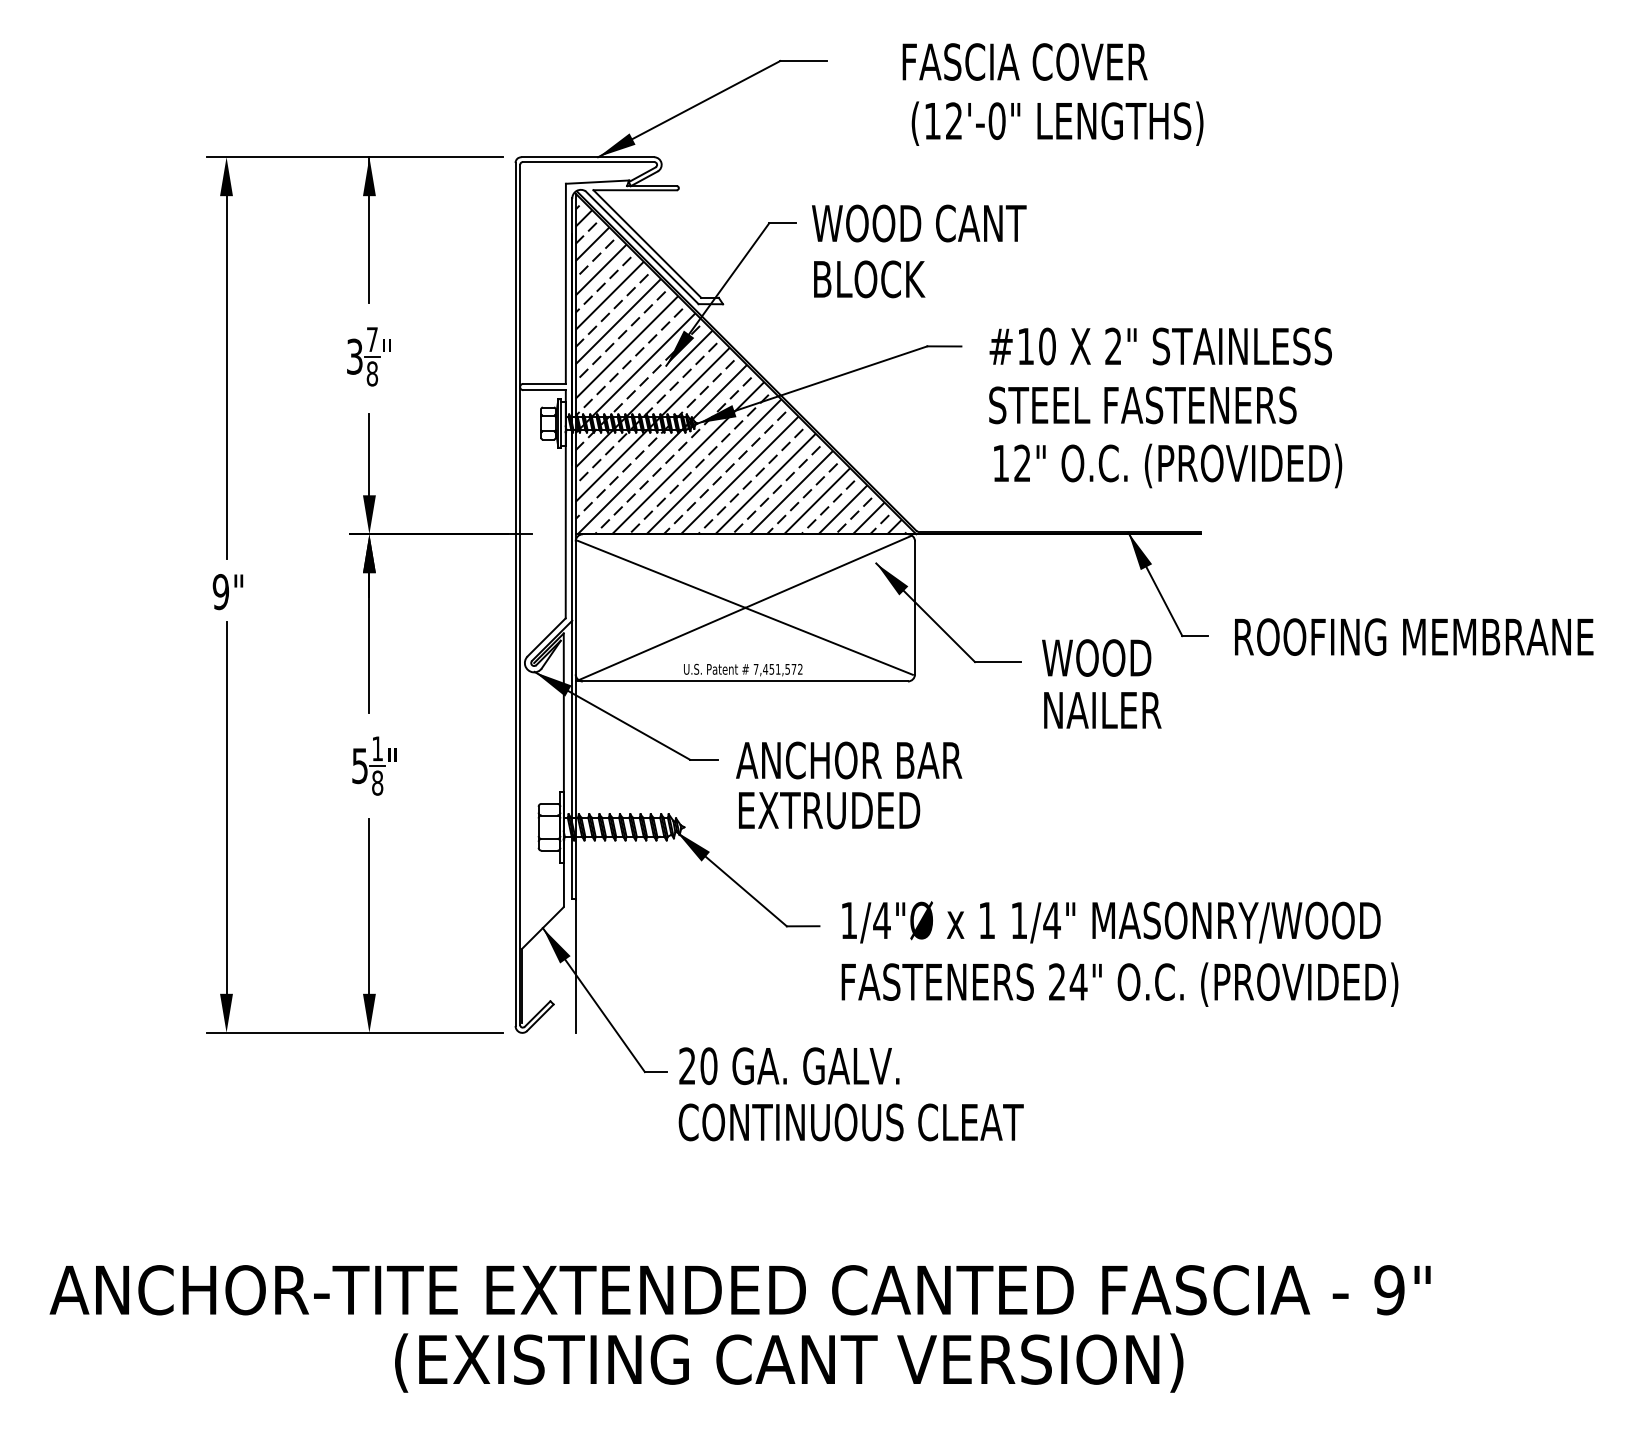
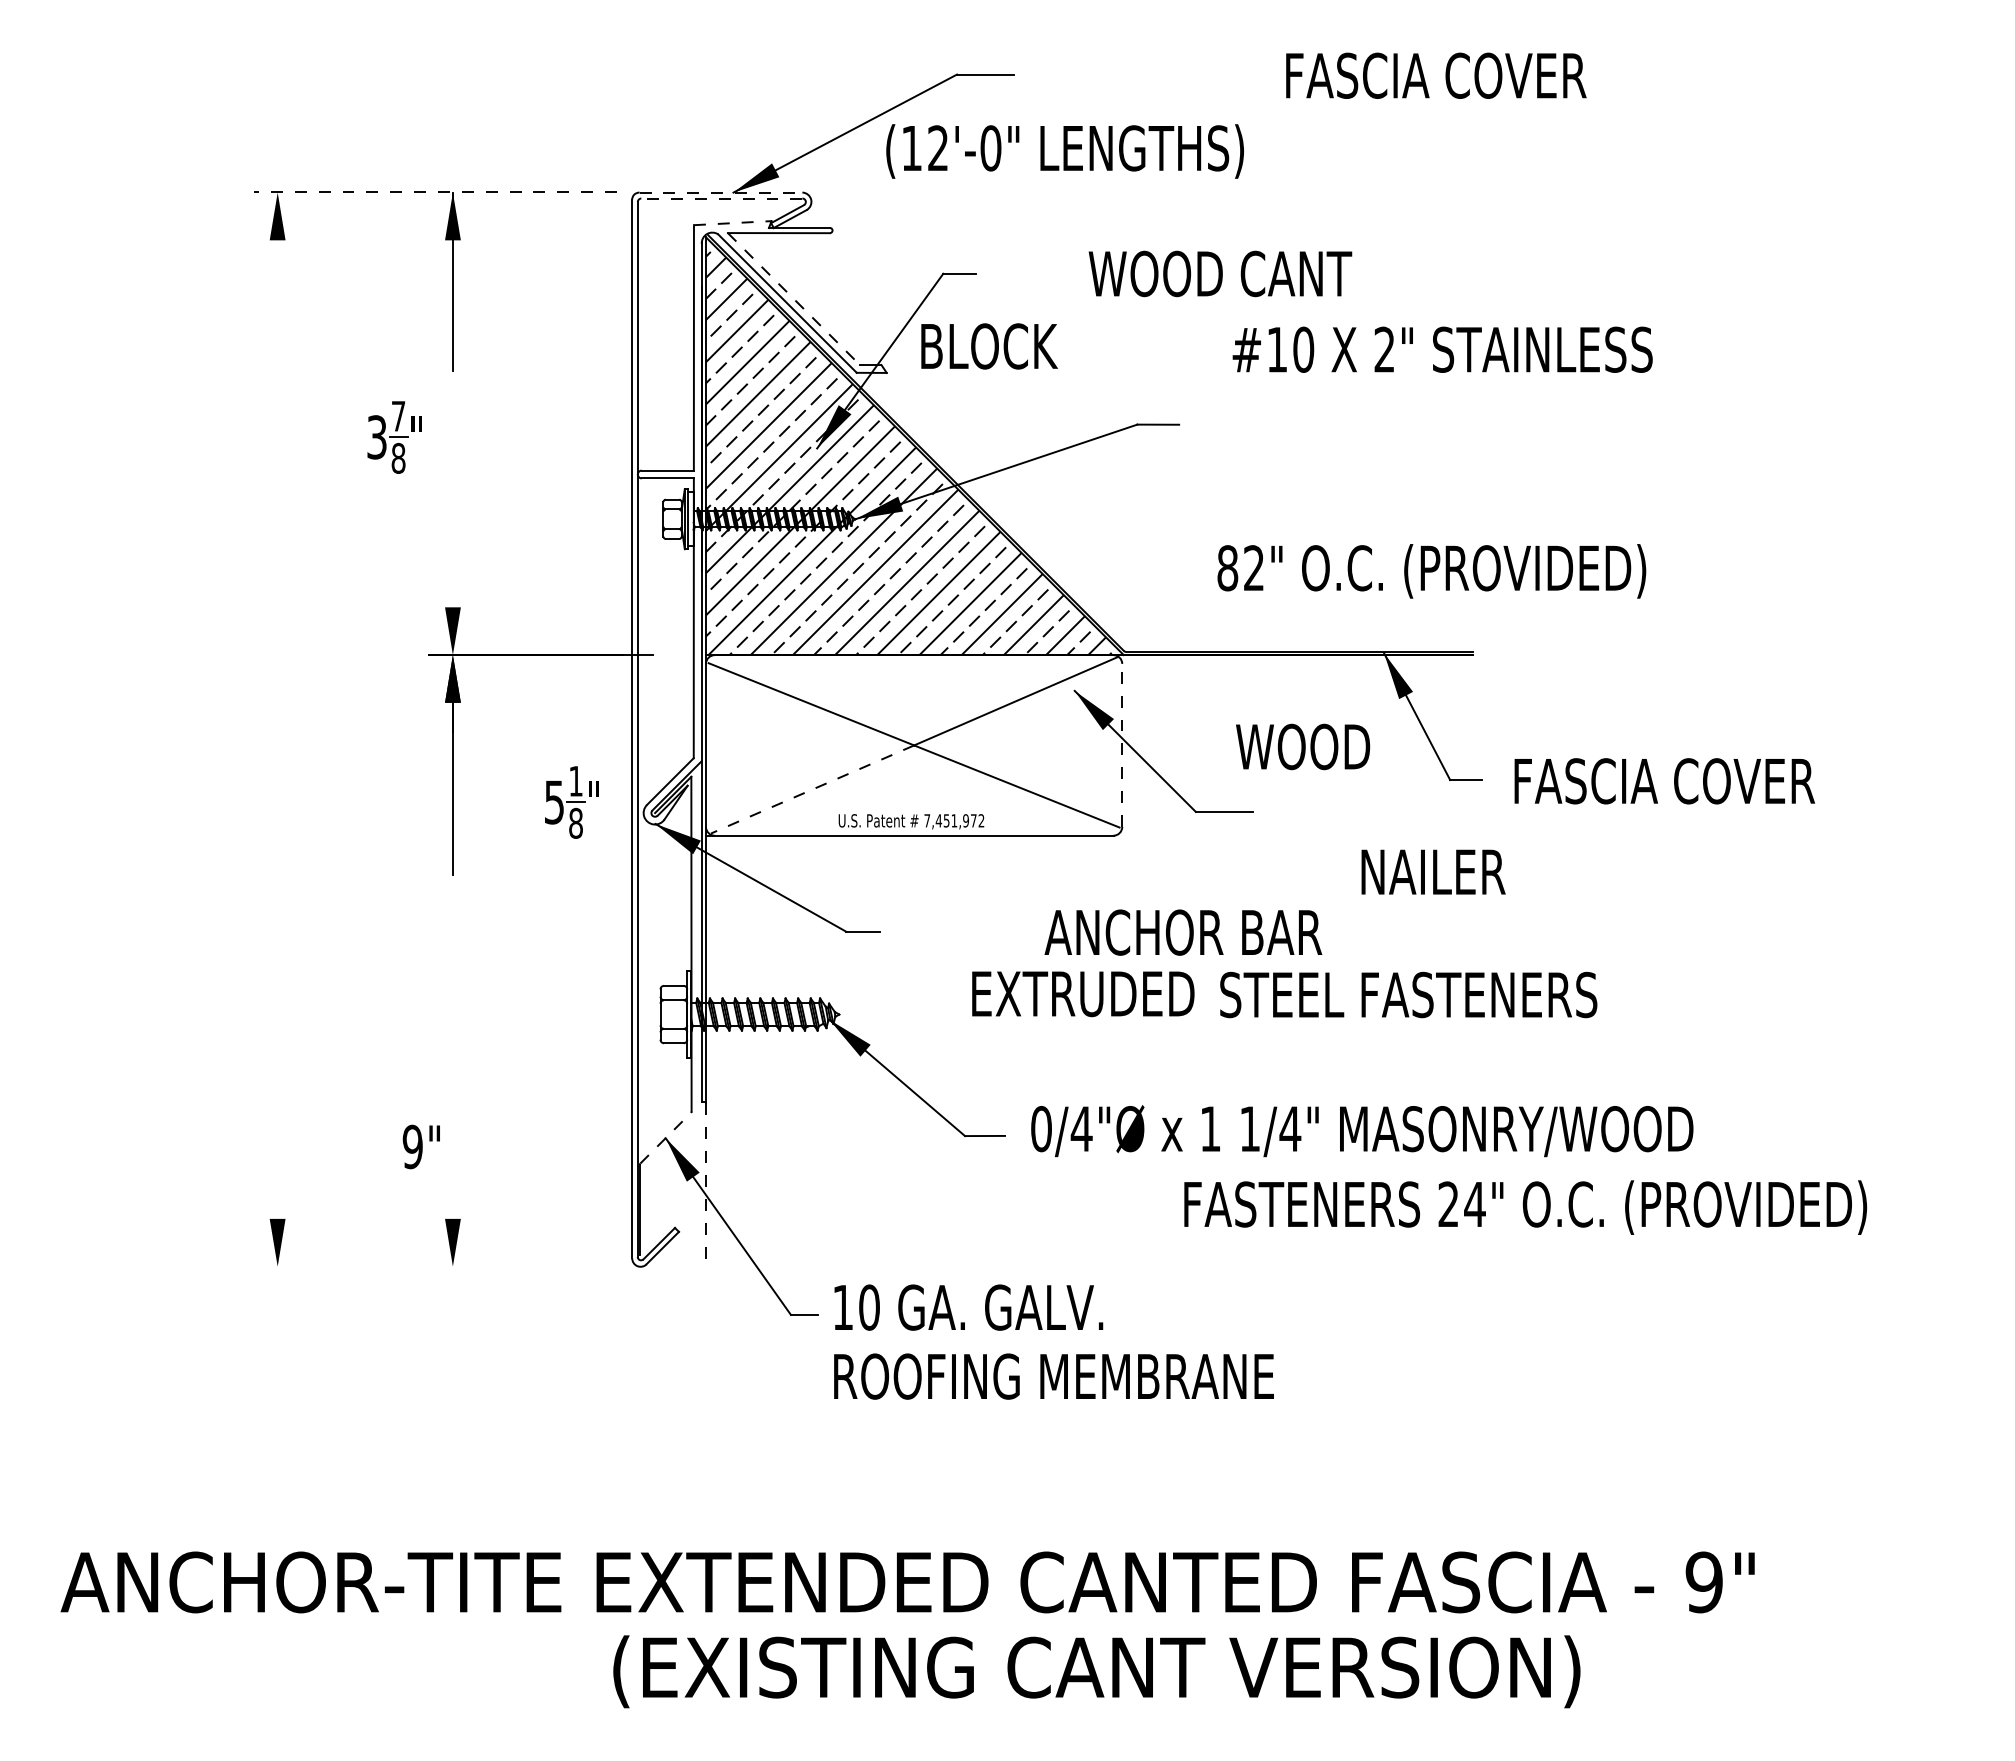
text: (1025, 61) -> (1436, 75), moved
text: (1057, 123) -> (1064, 151), moved
line: (355, 157) -> (435, 192), solid -> dashed
line: (588, 157) -> (721, 192), solid -> dashed
line: (588, 162) -> (721, 198), solid -> dashed
line: (597, 182) -> (732, 223), solid -> dashed
text: (919, 223) -> (1220, 273), moved
line: (647, 244) -> (794, 299), solid -> dashed
text: (869, 279) -> (989, 346), moved
text: (1160, 346) -> (1442, 349), moved
part: (369, 356) -> (394, 437), moved
line: (226, 377) -> (277, 462), removed
text: (1142, 404) -> (1408, 994), moved
line: (369, 454) -> (452, 557), removed
text: (1000, 463) -> (1227, 568), 12" -> 82"
text: (227, 591) -> (420, 1146), moved
line: (915, 607) -> (1122, 745), solid -> dashed
text: (1415, 637) -> (1736, 781), ROOFING MEMBRANE -> FASCIA COVER
line: (662, 643) -> (812, 789), solid -> dashed
text: (1097, 657) -> (1303, 746), moved
text: (787, 669) -> (965, 820), 7,451,572 -> 7,451,972
text: (1102, 709) -> (1433, 871), moved
text: (849, 760) -> (1183, 932), moved
part: (373, 766) -> (571, 802), moved
line: (226, 807) -> (277, 990), removed
text: (829, 810) -> (1083, 994), moved
line: (369, 905) -> (452, 1110), removed
text: (849, 920) -> (1041, 1129), 1/4"Ø -> 0/4"Ø
line: (542, 928) -> (665, 1138), solid -> dashed
line: (576, 966) -> (706, 1185), solid -> dashed
text: (1119, 984) -> (1525, 1207), moved
line: (355, 1032) -> (435, 1266), removed
text: (686, 1065) -> (842, 1306), 20 -> 10
text: (858, 1122) -> (1052, 1376), CONTINUOUS CLEAT -> ROOFING MEMBRANE
text: (788, 1362) -> (1096, 1671), moved

